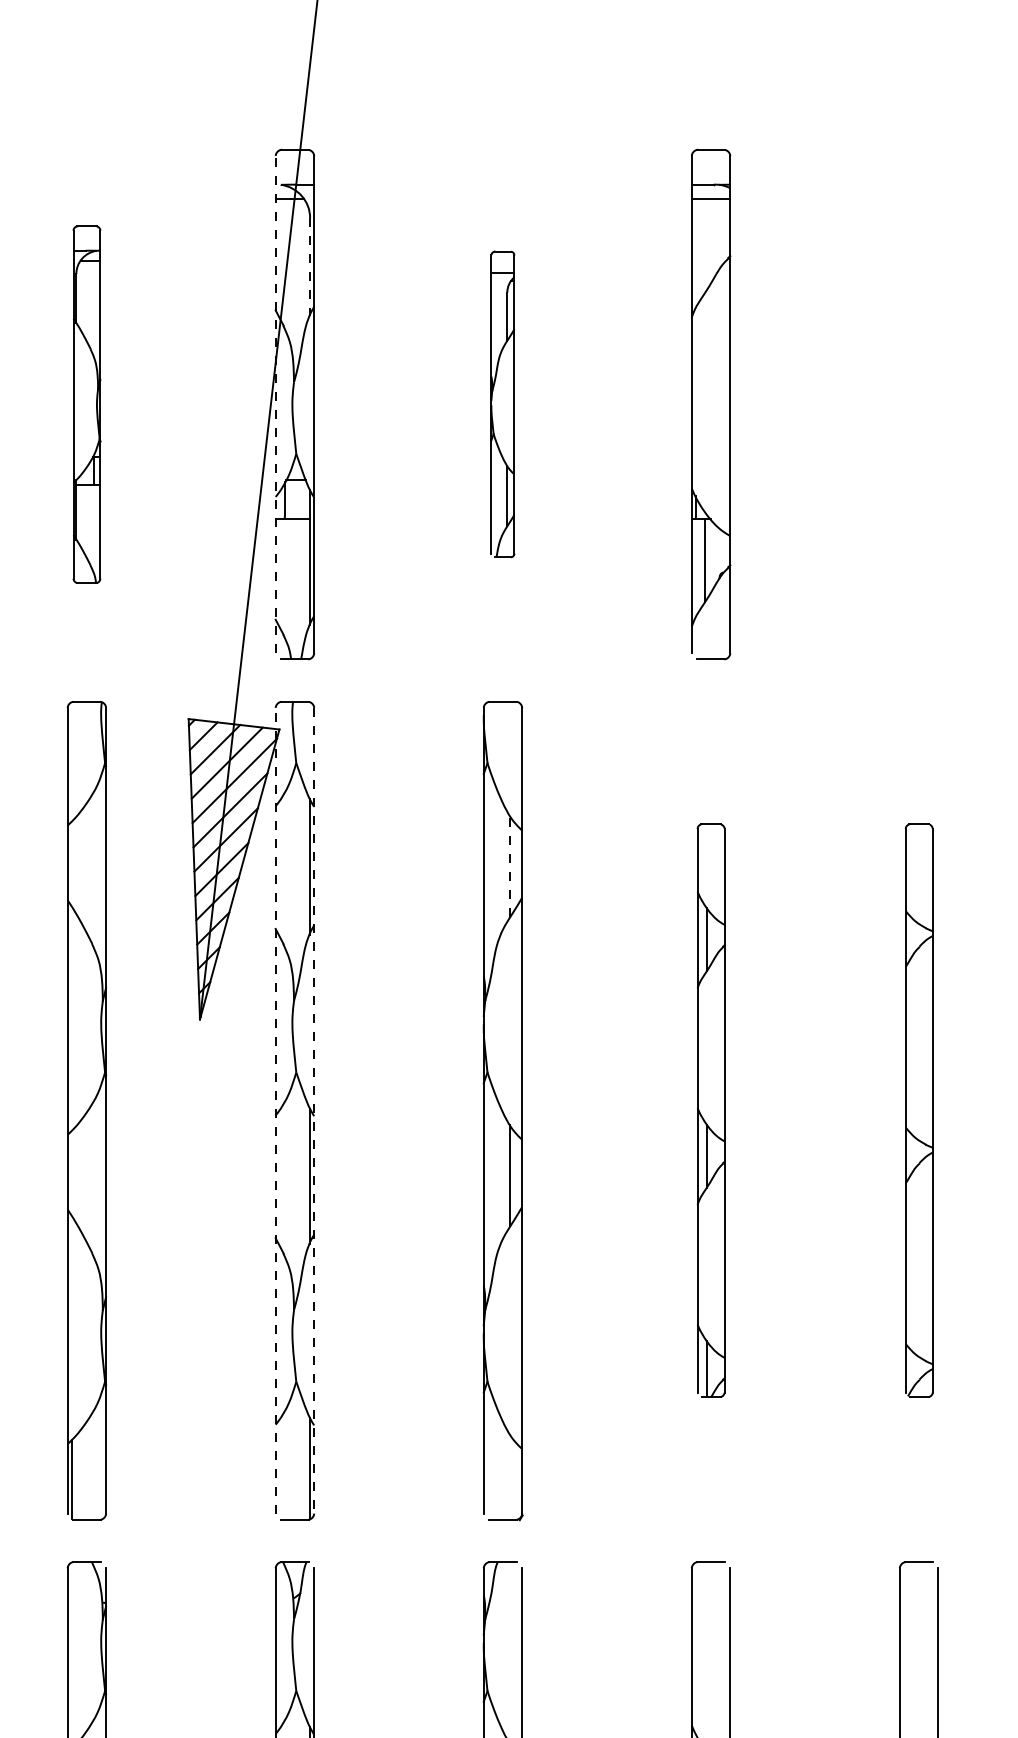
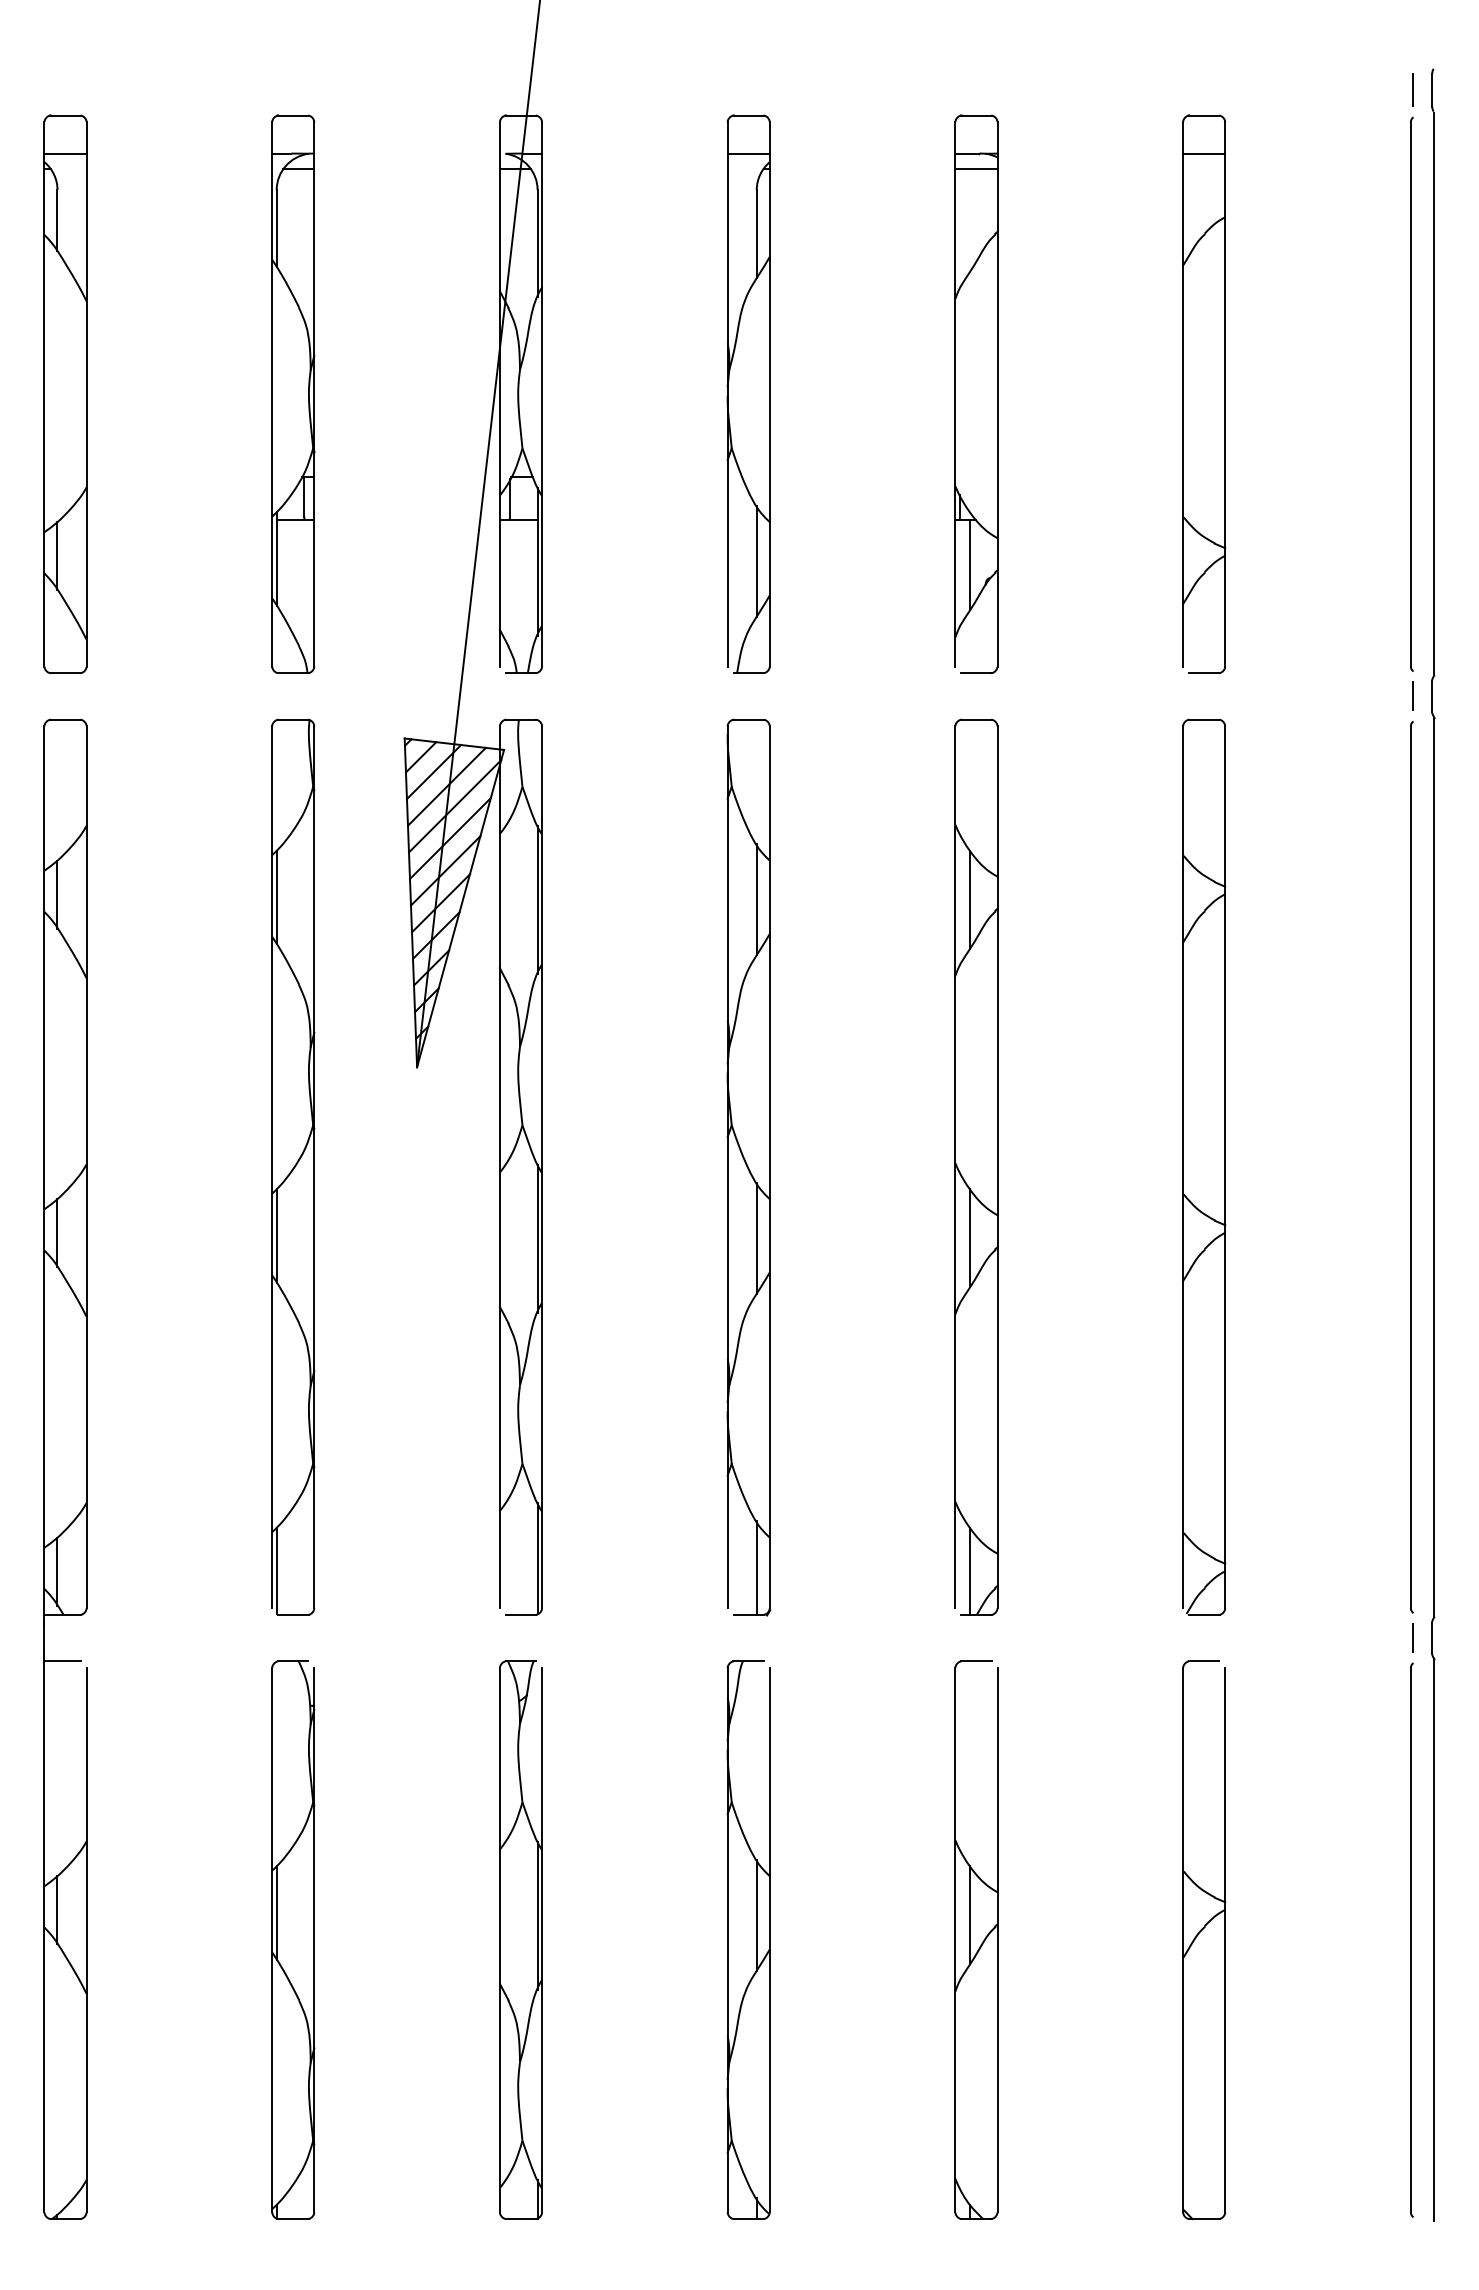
line: (310, 266) -> (537, 243), dashed -> solid
line: (275, 403) -> (499, 393), dashed -> solid
part: (502, 403) -> (748, 393), size x1.67
part: (87, 404) -> (293, 394), size x1.43
part: (919, 404) -> (1204, 394), added
line: (71, 864) -> (276, 897), added
line: (510, 866) -> (756, 899), dashed -> solid
line: (275, 1110) -> (499, 1166), dashed -> solid
line: (314, 1110) -> (542, 1167), dashed -> solid
part: (711, 1110) -> (976, 1166), size x1.43
part: (919, 1110) -> (1204, 1166), size x1.43
line: (71, 1173) -> (276, 1235), added
line: (510, 1476) -> (756, 1567), added

